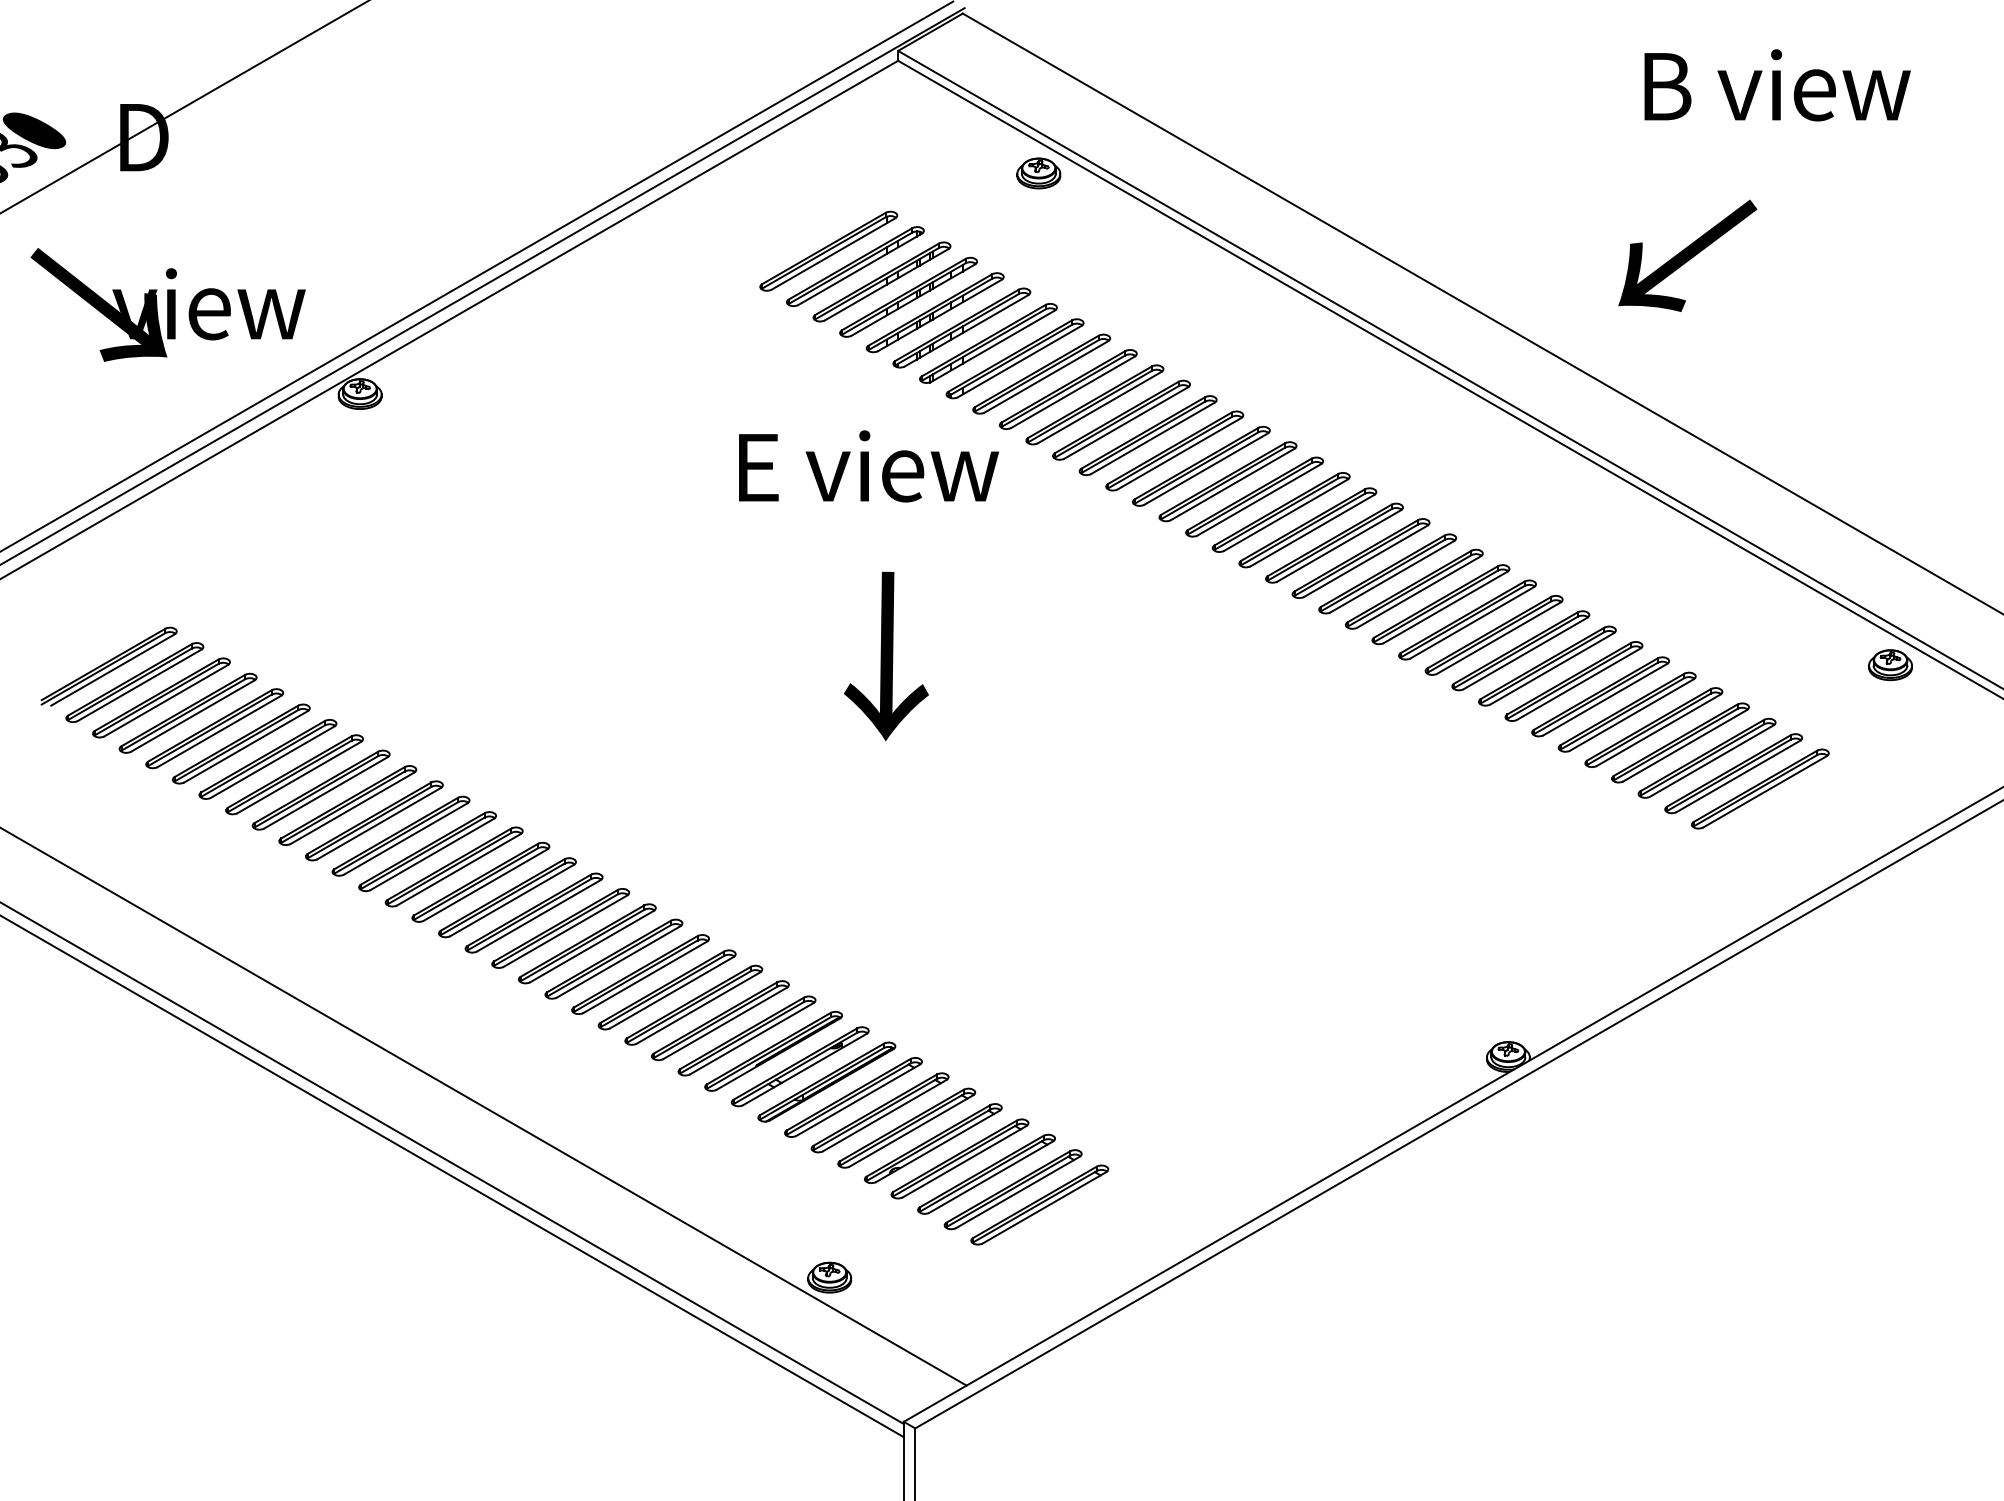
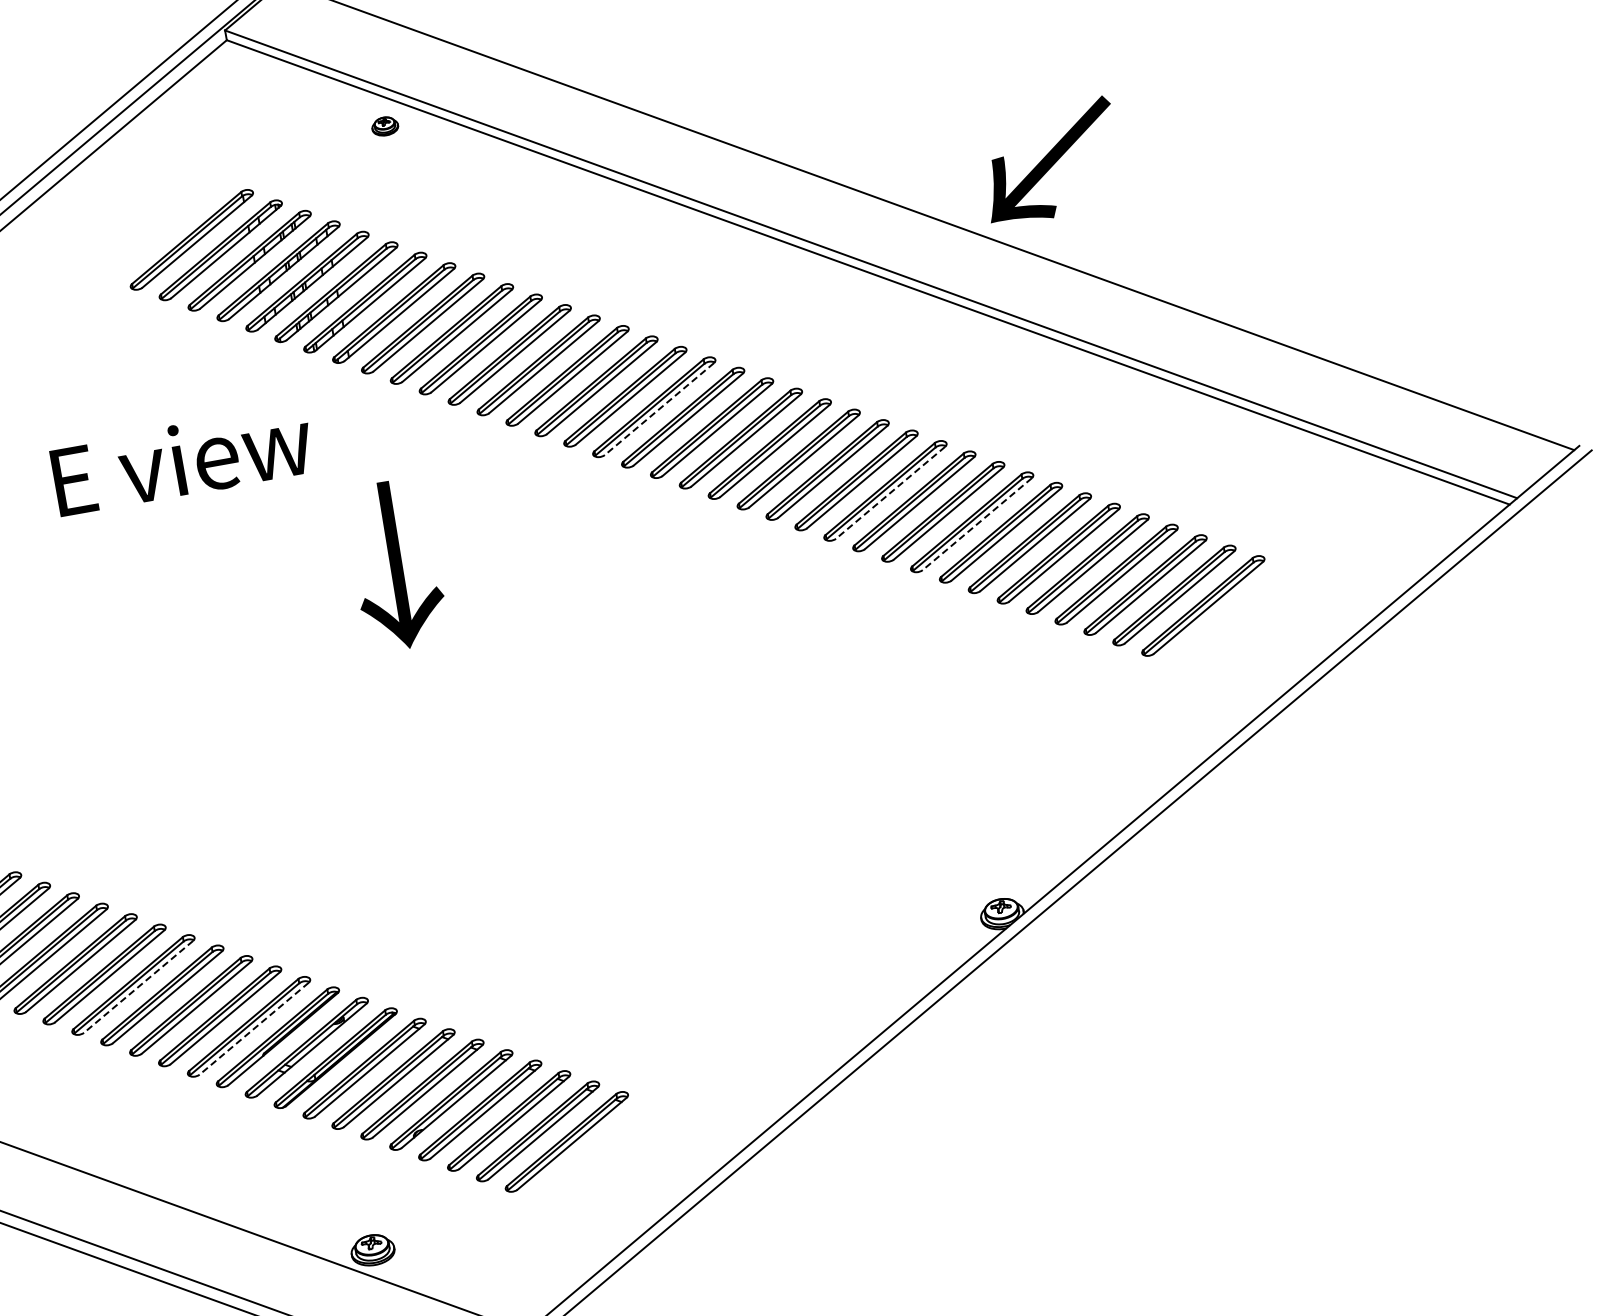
part: (1038, 173) -> (384, 126), size x0.6
text: (1687, 255) -> (1050, 161), moved
text: (868, 466) -> (182, 460), moved
line: (1258, 500) -> (658, 409), solid -> dashed
line: (1471, 623) -> (889, 493), solid -> dashed
text: (886, 656) -> (395, 565), moved
part: (1890, 665) -> (1309, 461), removed
line: (1551, 669) -> (976, 524), solid -> dashed
line: (644, 977) -> (137, 987), solid -> dashed
line: (751, 1039) -> (254, 1029), solid -> dashed

